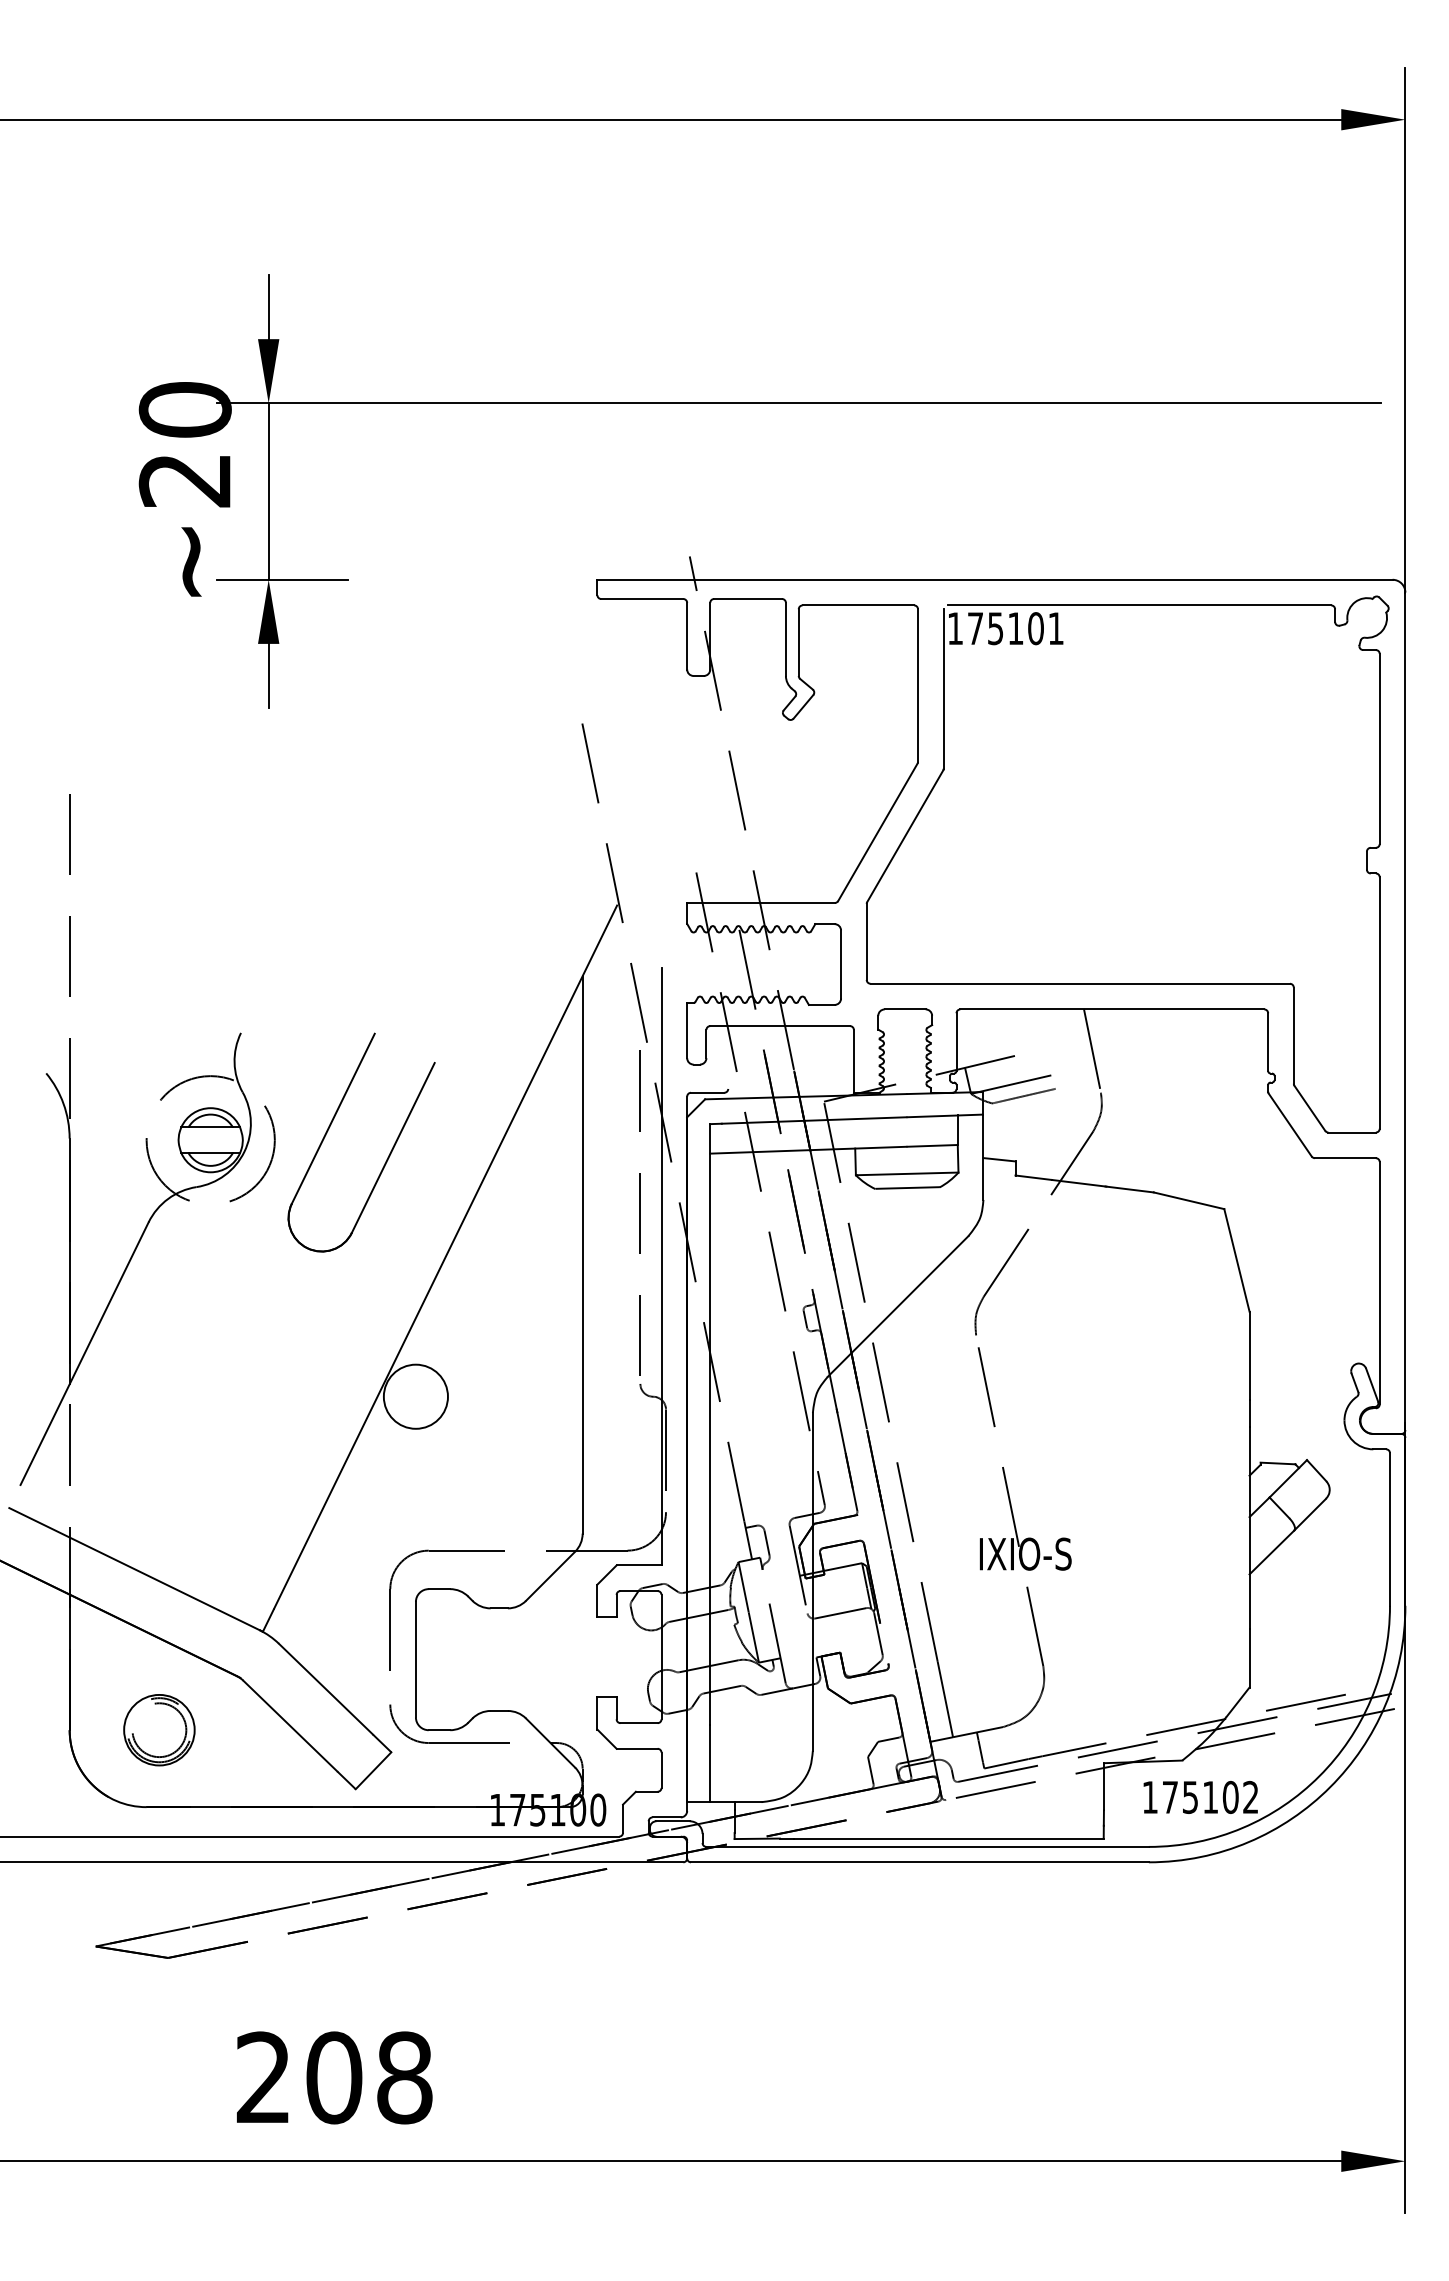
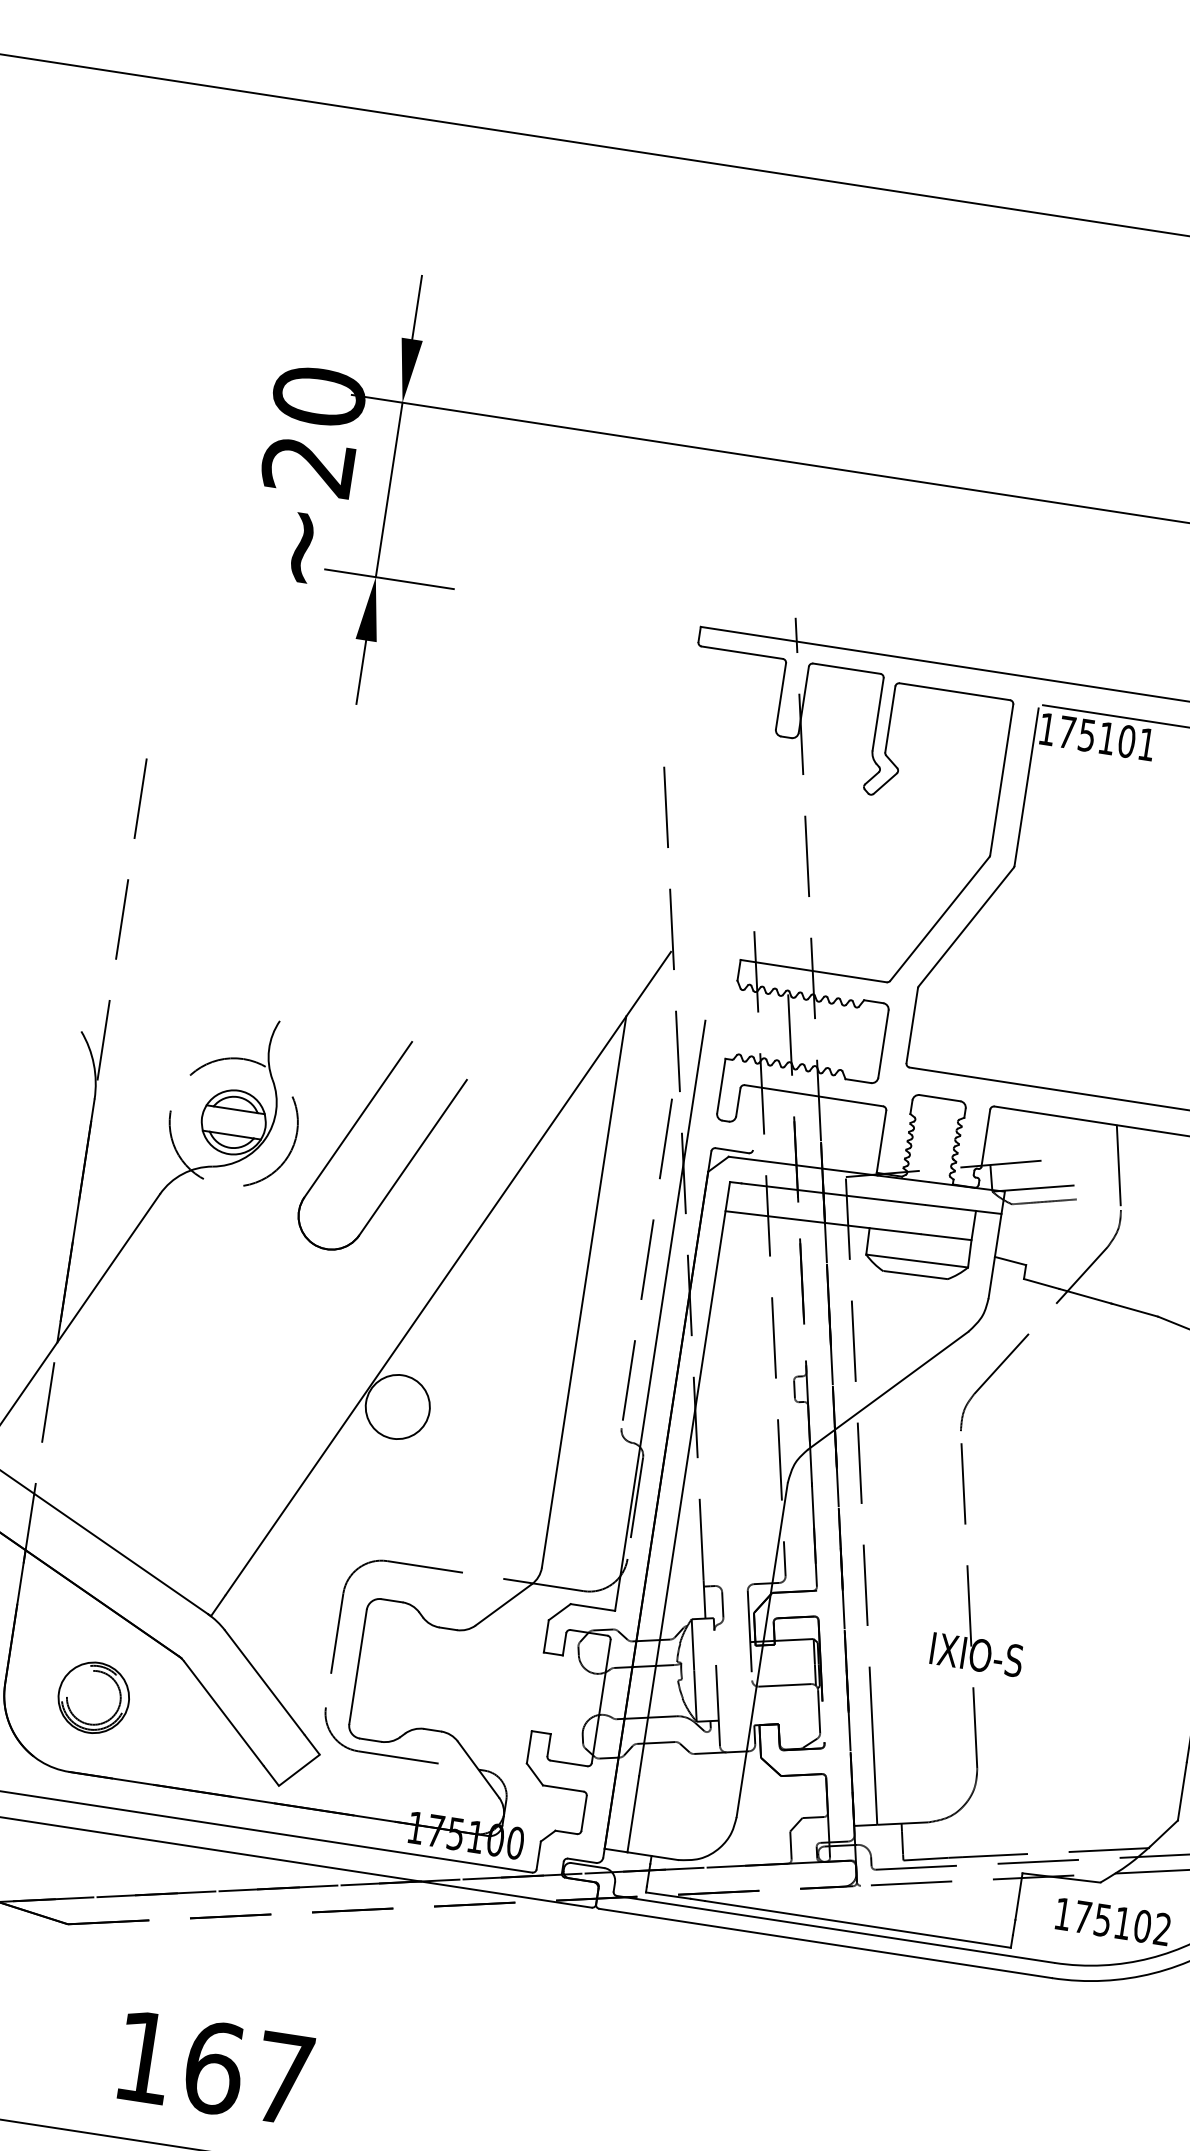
text: (334, 2077) -> (214, 2067), 208 -> 167

